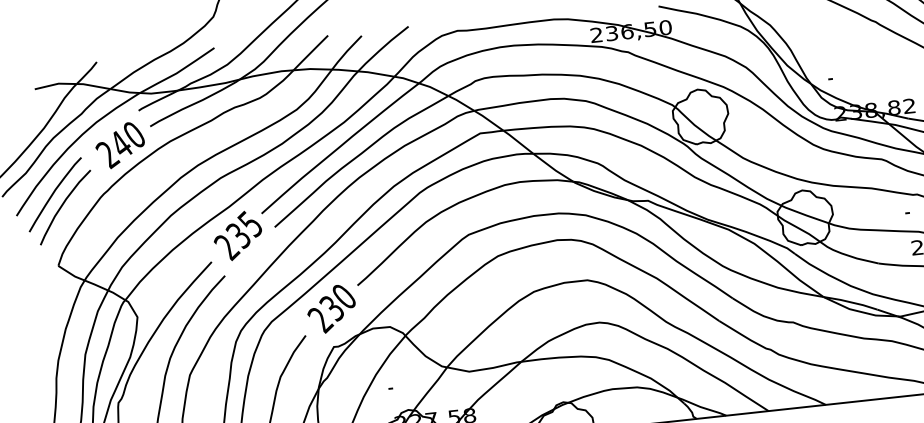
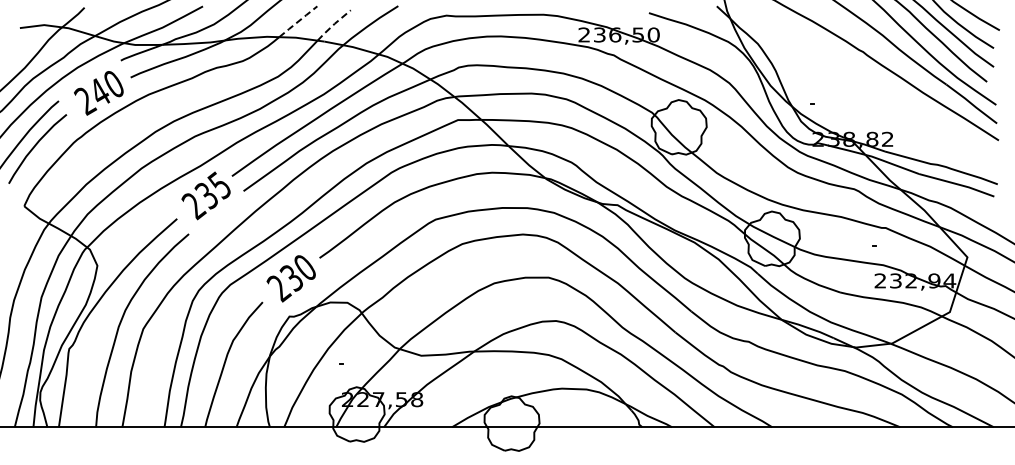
line: (347, 51) -> (334, 24), solid -> dashed
line: (311, 52) -> (298, 21), solid -> dashed

